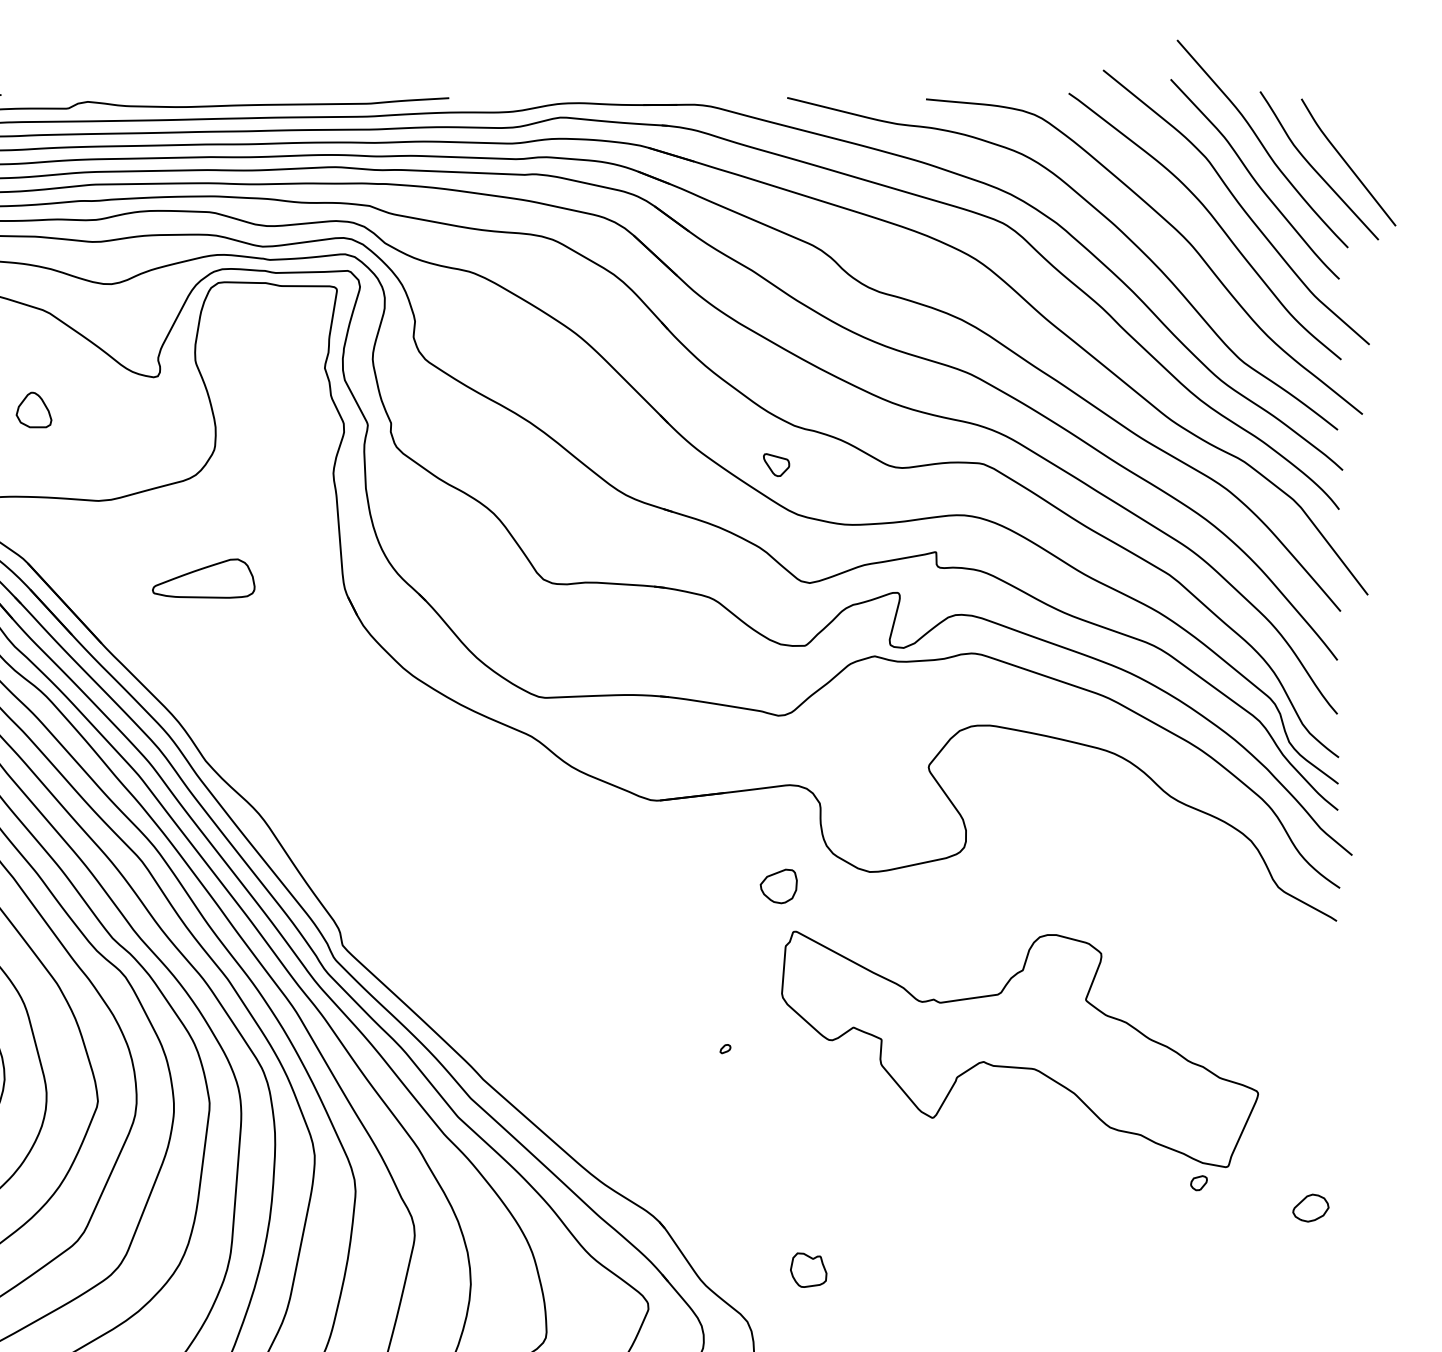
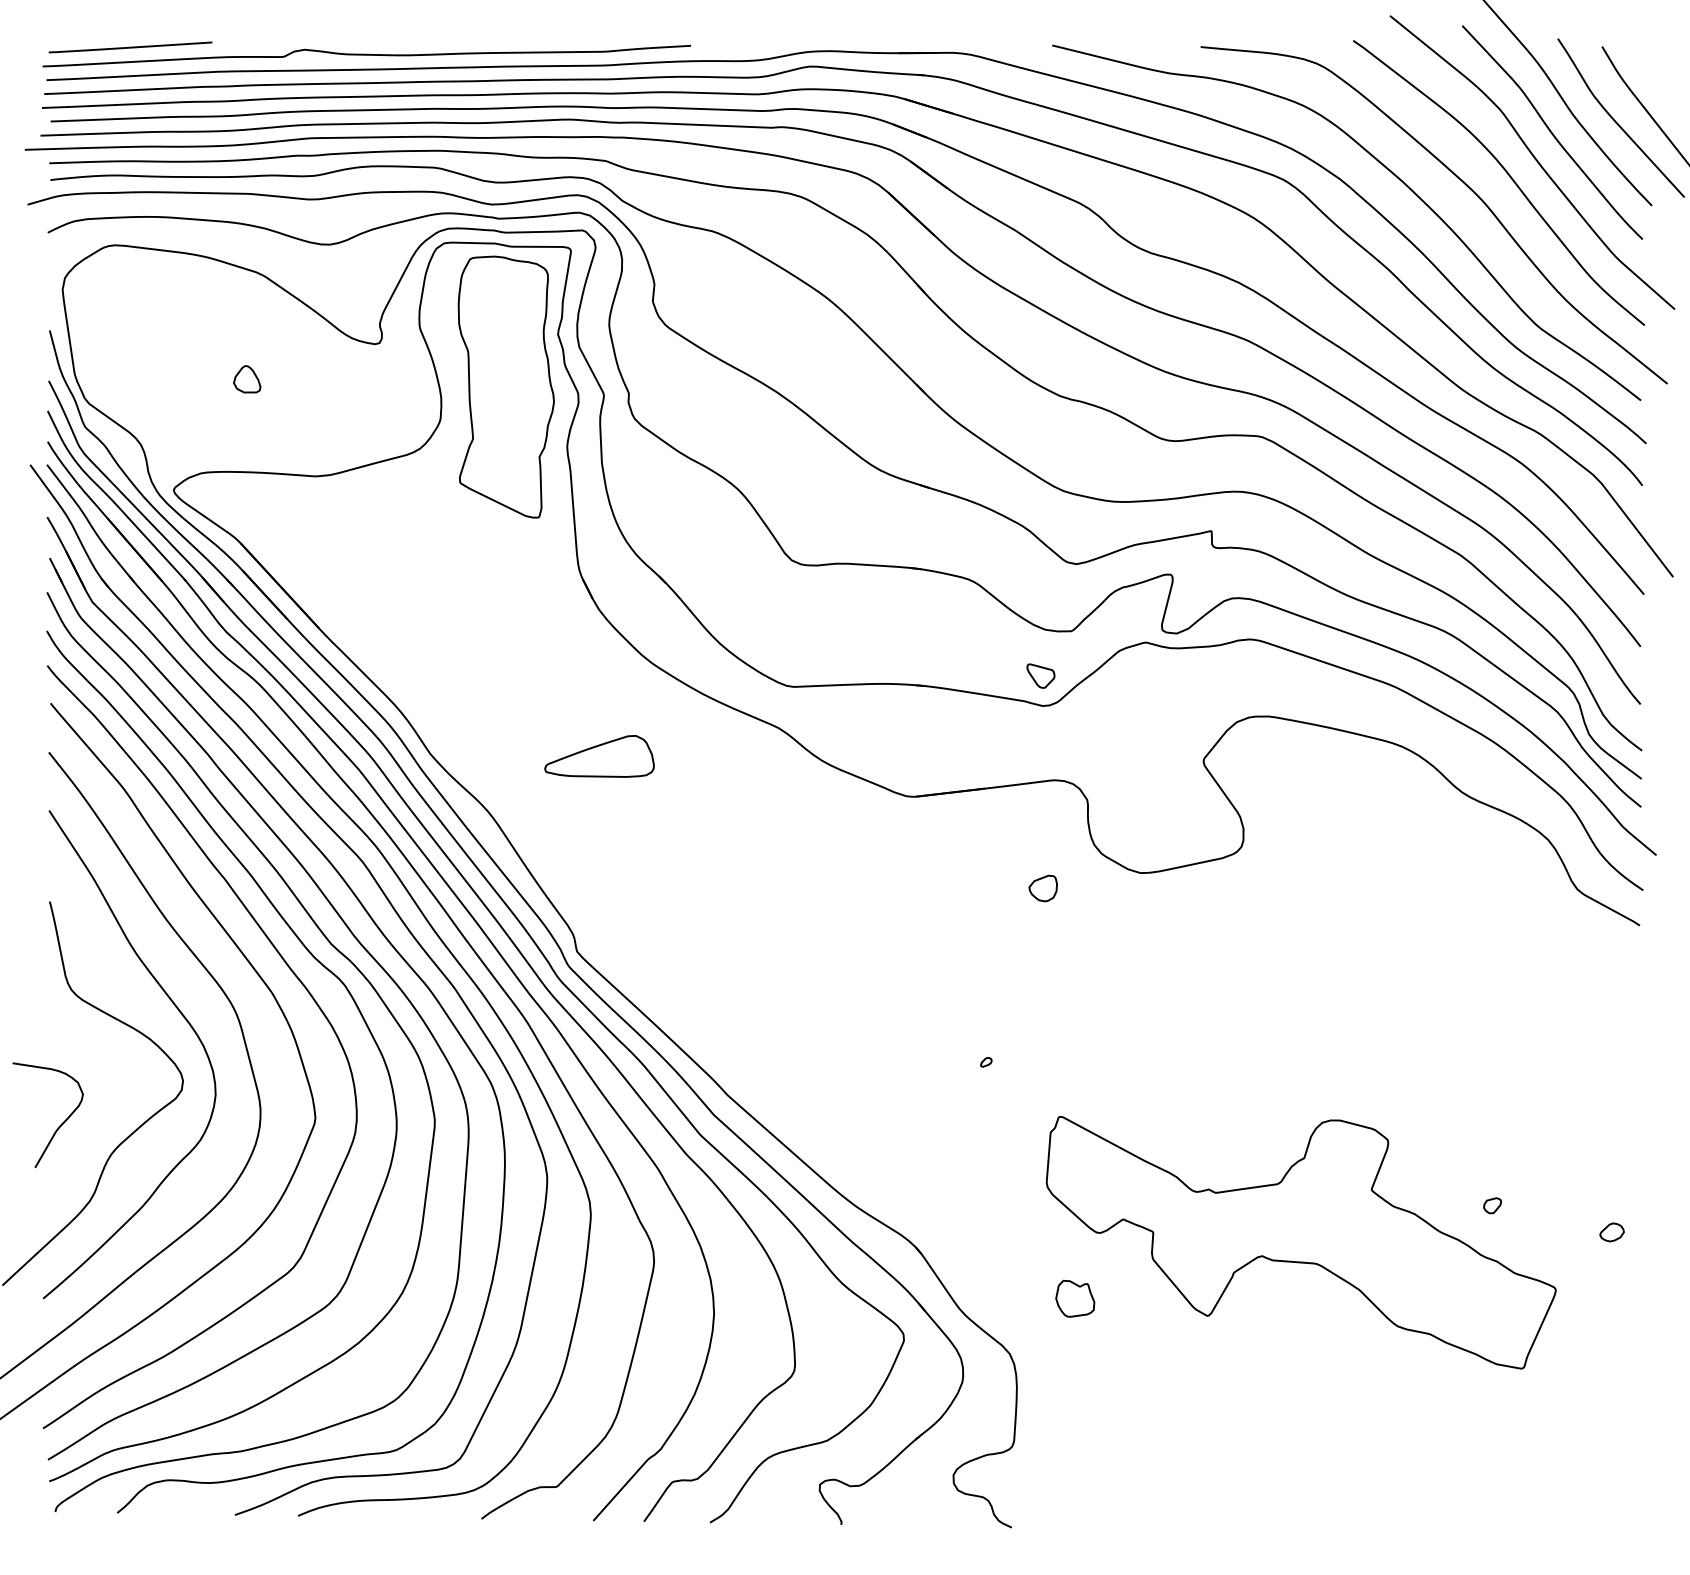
part: (34, 410) -> (247, 379), size x0.71
part: (275, 416) -> (505, 386), added
part: (776, 464) -> (1040, 675), moved
part: (203, 578) -> (599, 756), moved
part: (778, 886) -> (1042, 888), size x0.71
part: (1019, 1049) -> (1300, 1242), moved
part: (1310, 1208) -> (1611, 1232), size x0.62

